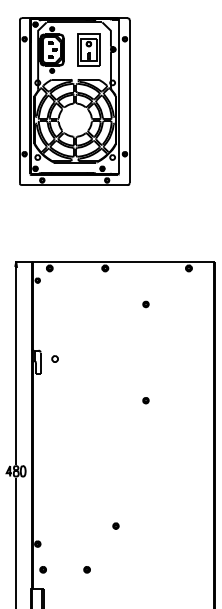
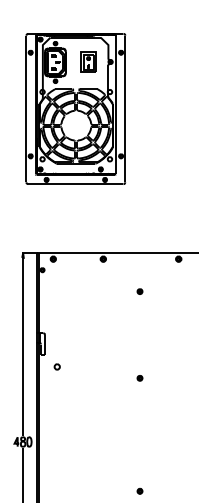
part: (88, 49) -> (88, 61), size x0.71
part: (54, 358) -> (56, 366), moved
part: (115, 525) -> (139, 490), moved

